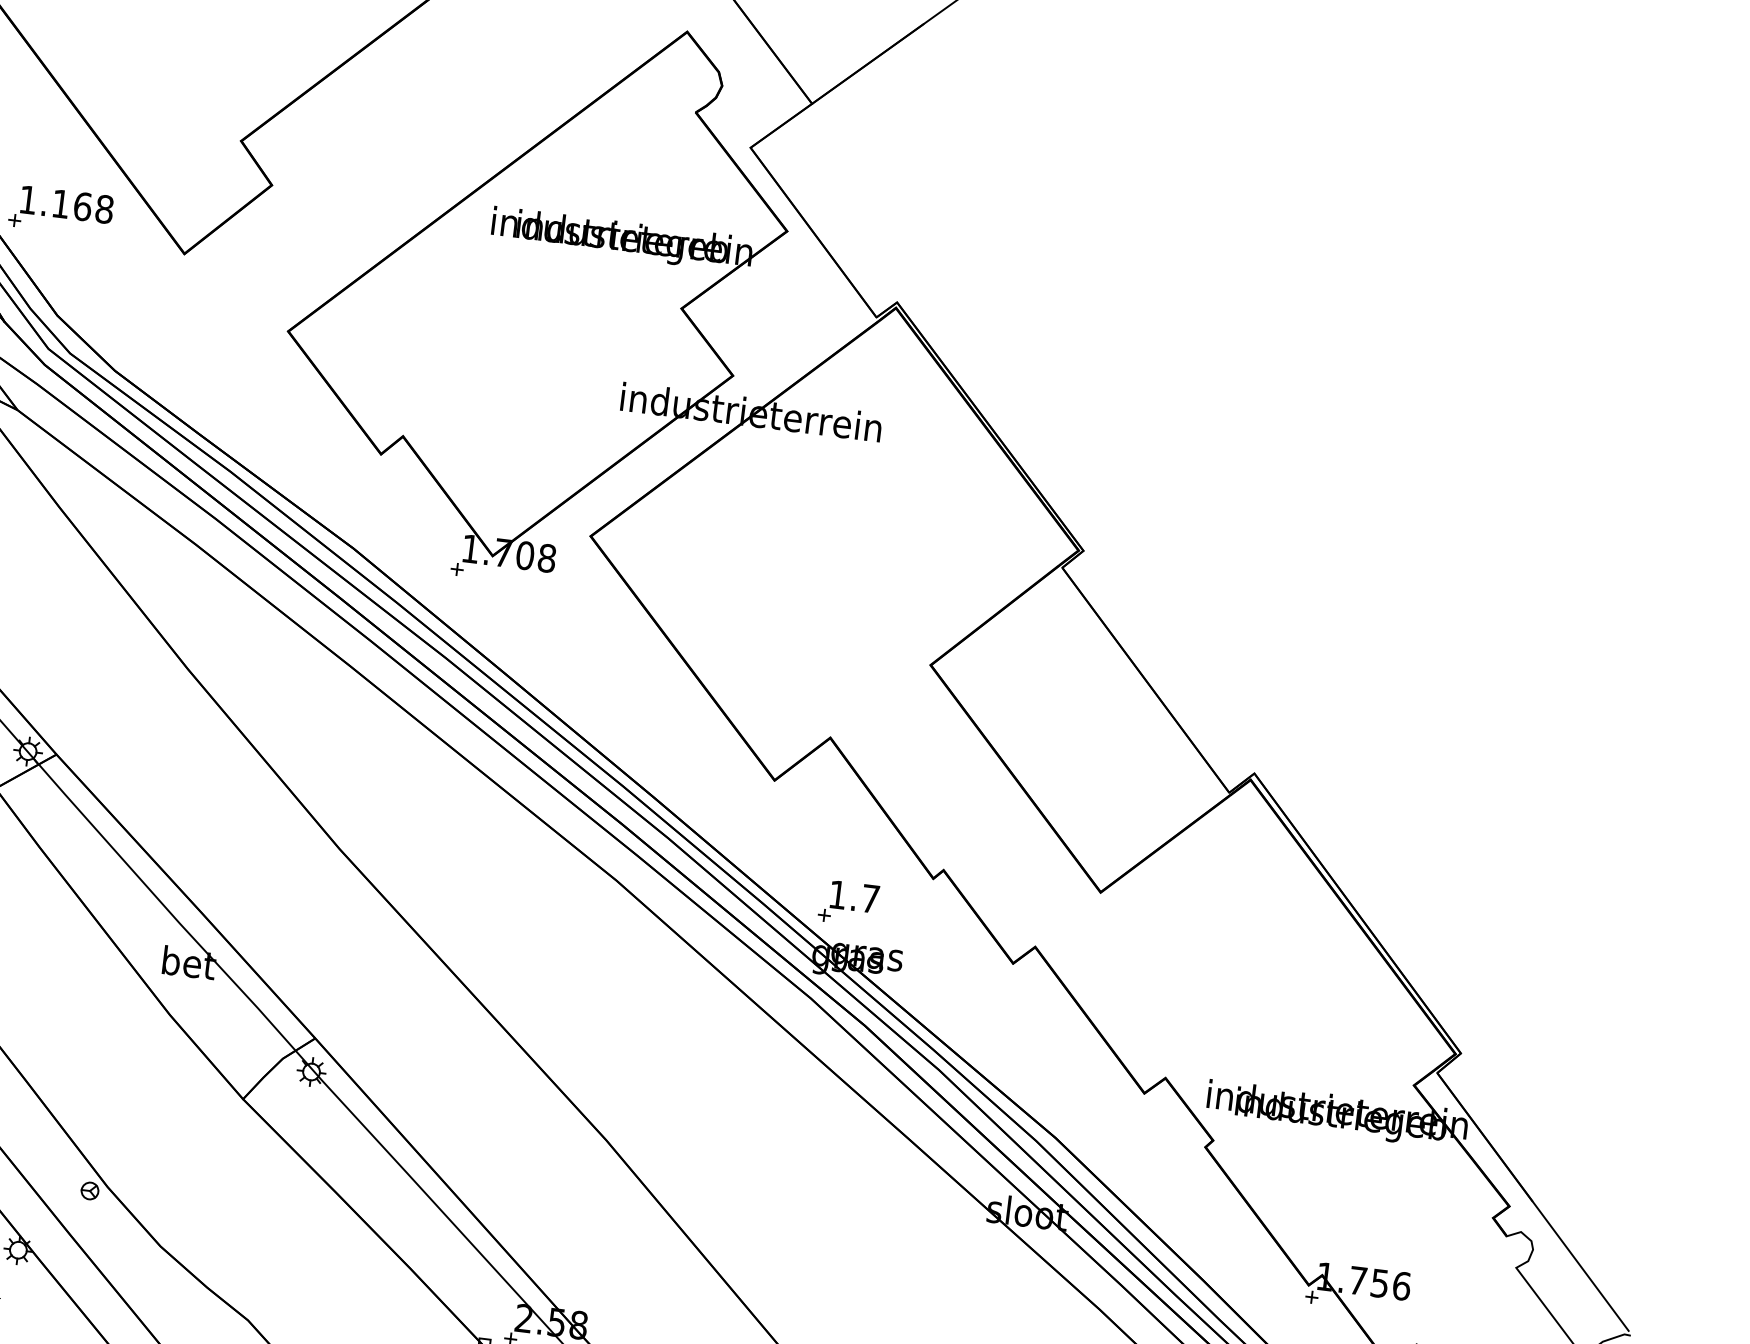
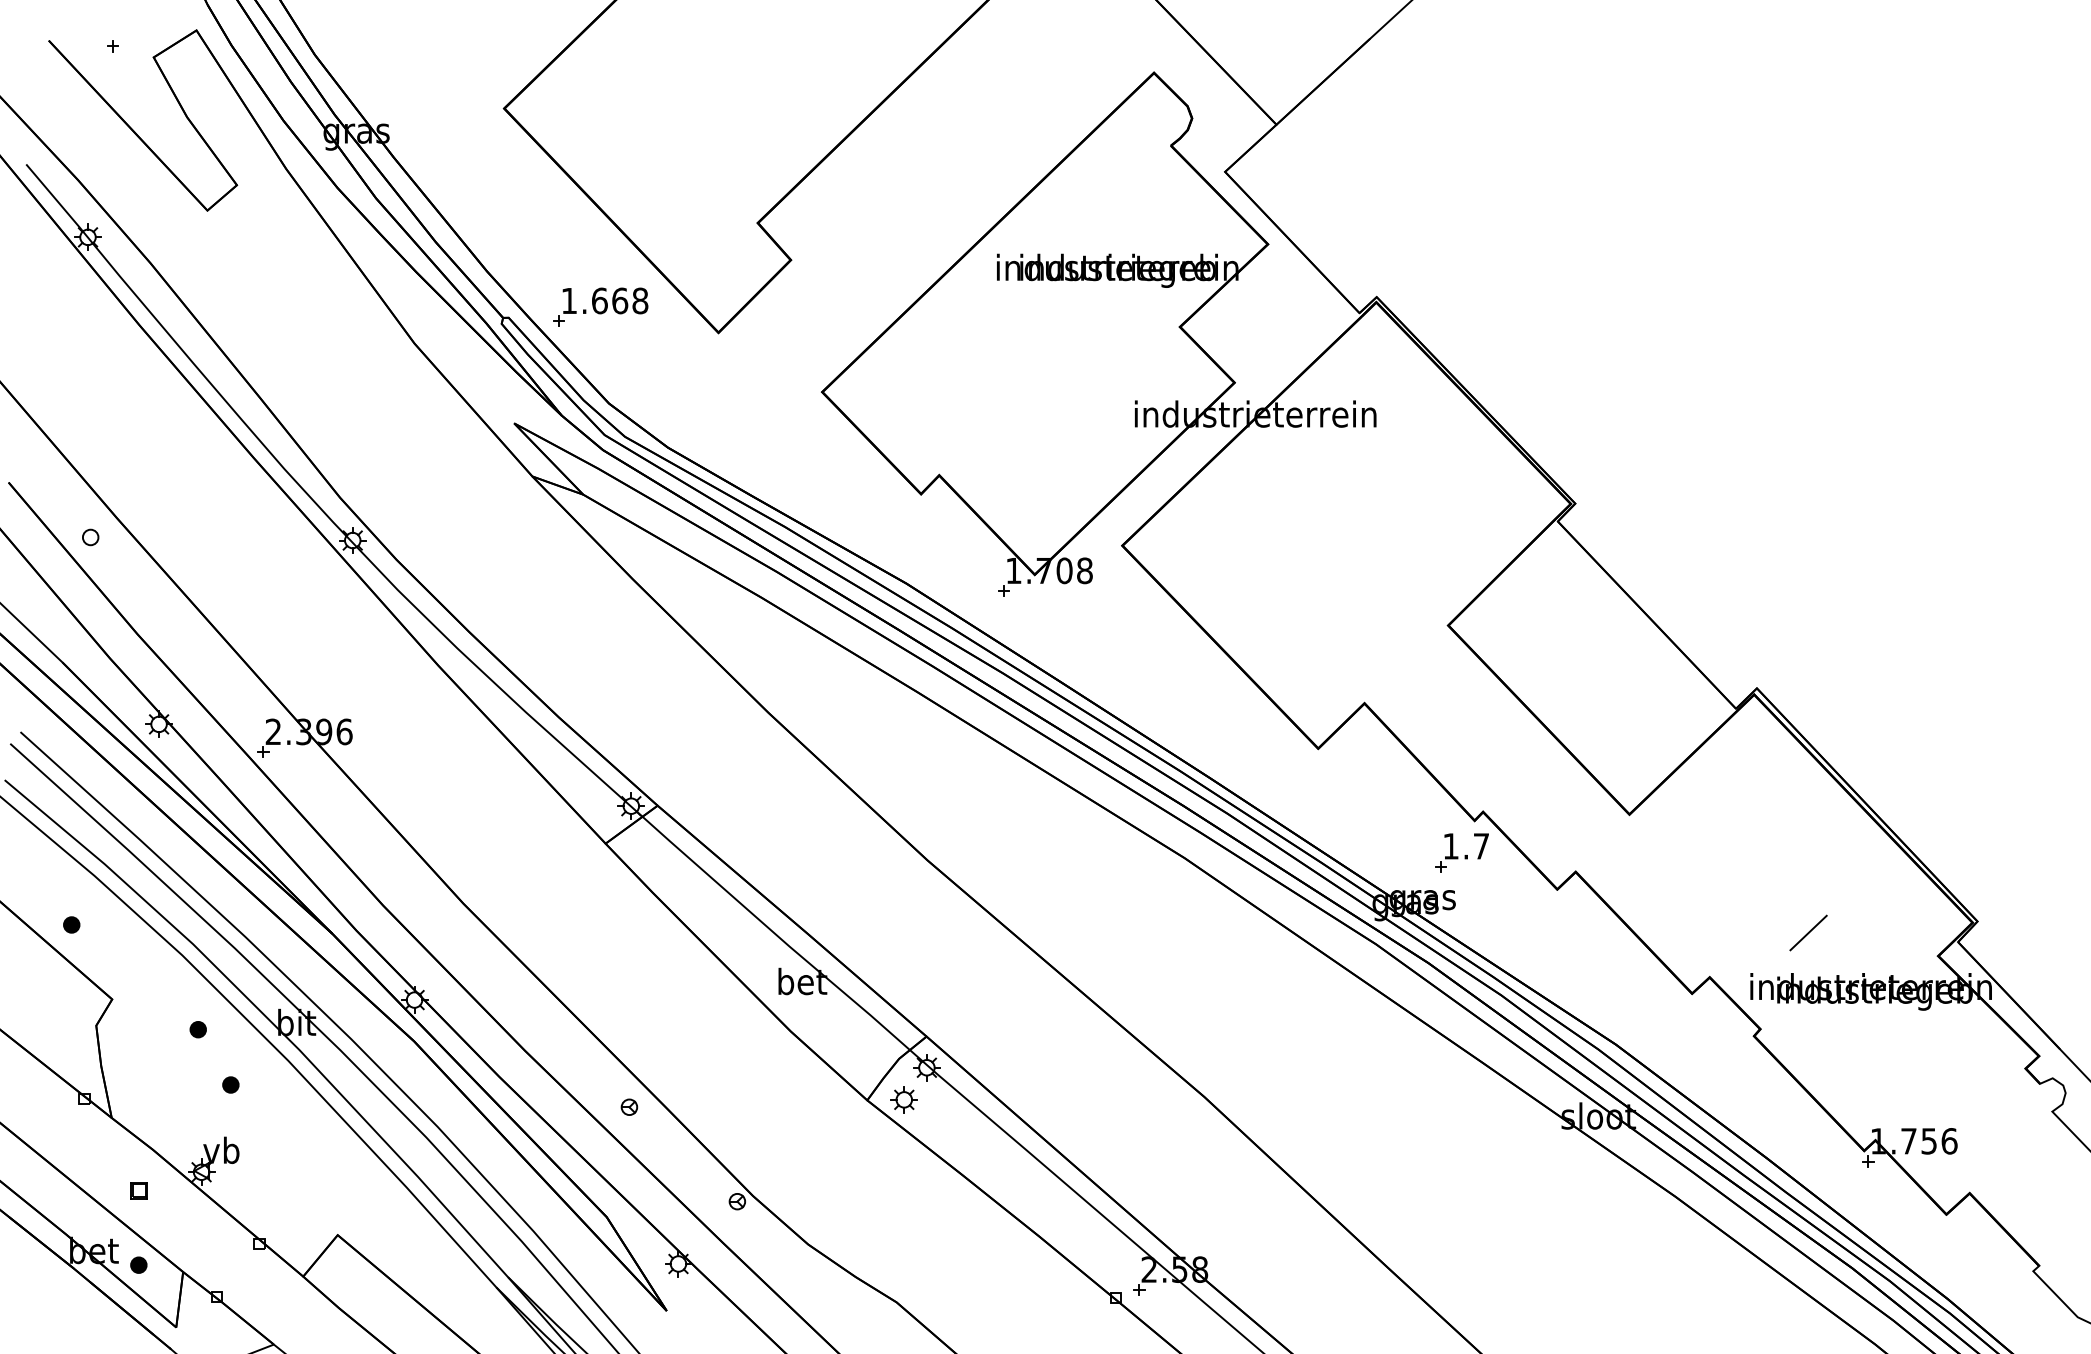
text: (60, 203) -> (599, 300), 1.168 -> 1.668
part: (848, 902) -> (1461, 852), moved
line: (1277, 1042) -> (1808, 932), added
part: (282, 1103) -> (903, 1099), added

